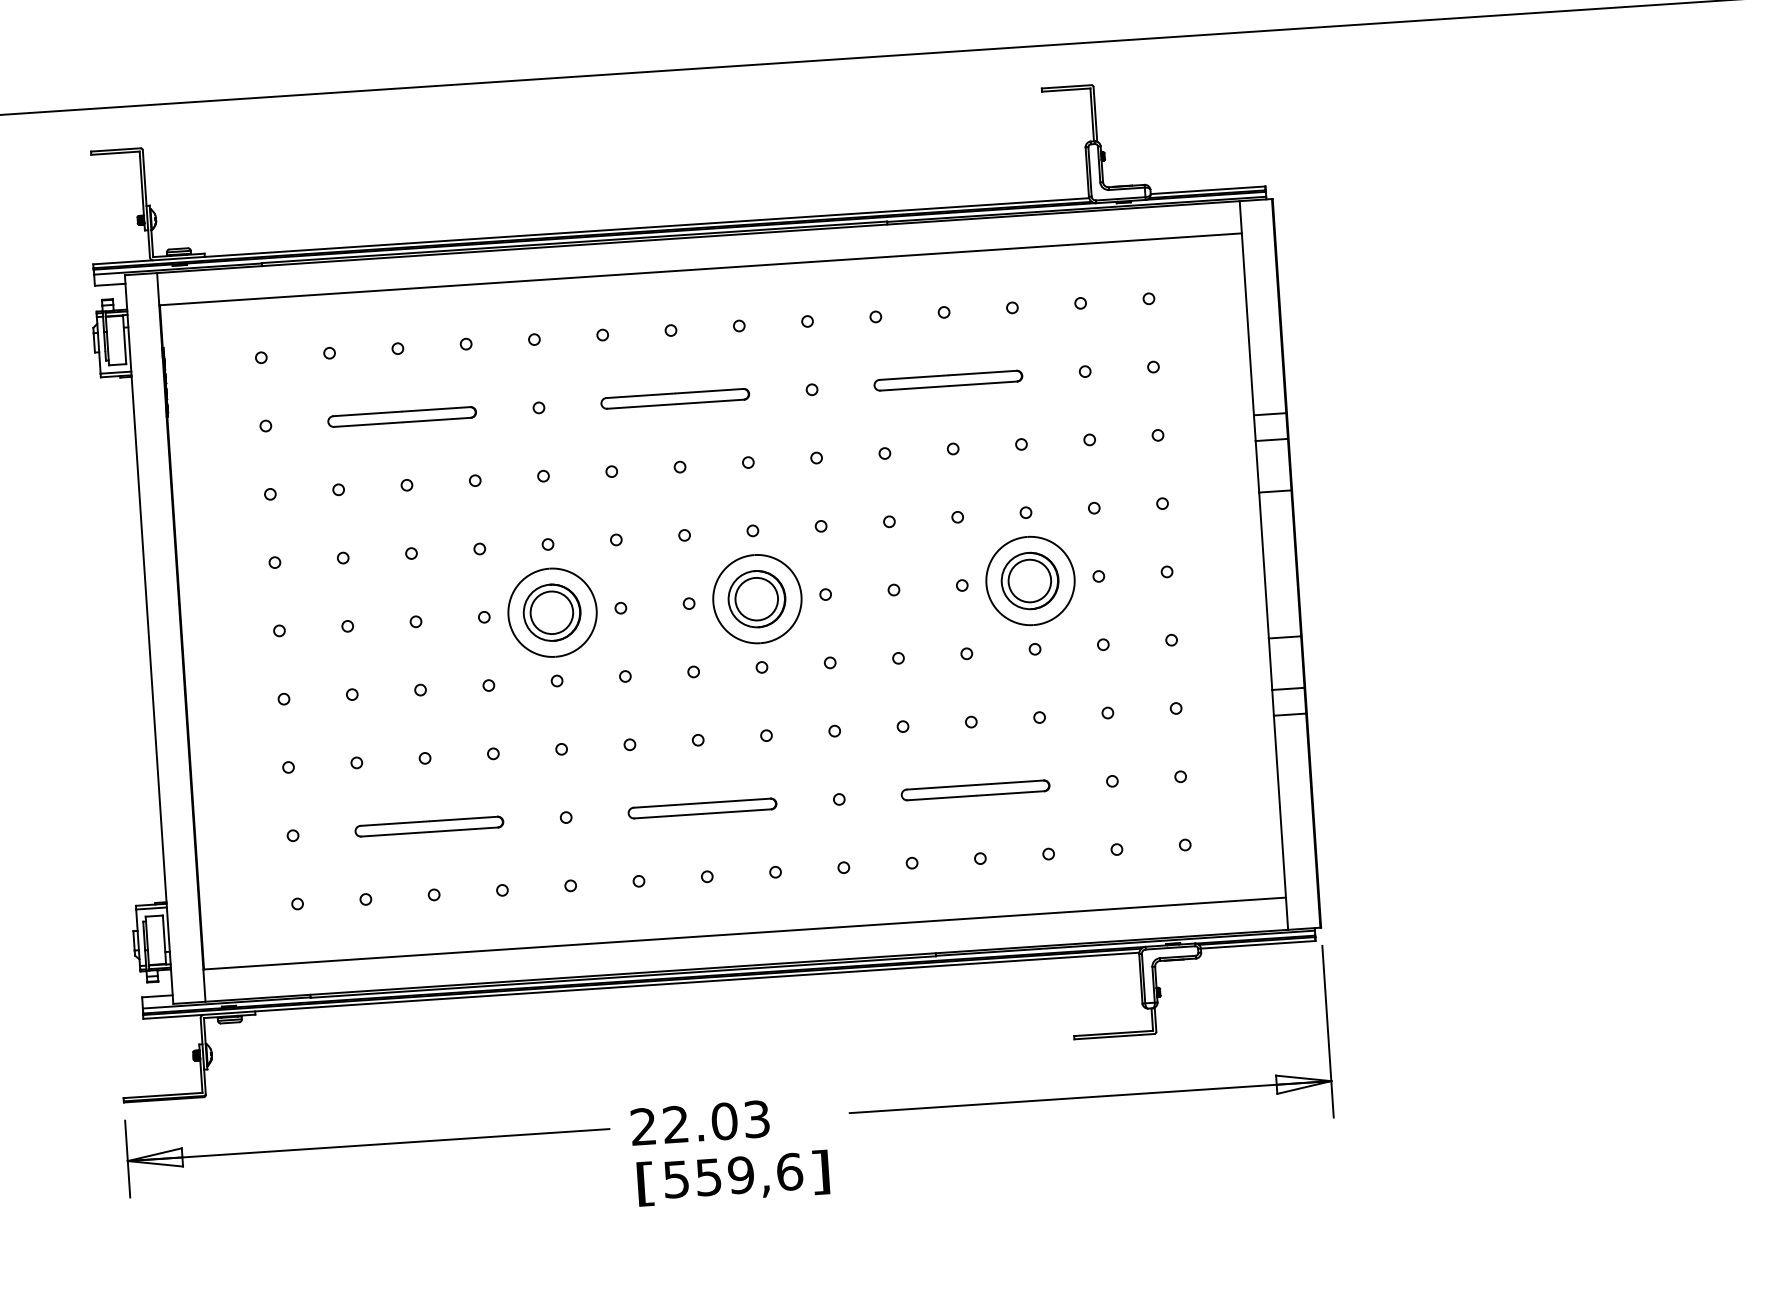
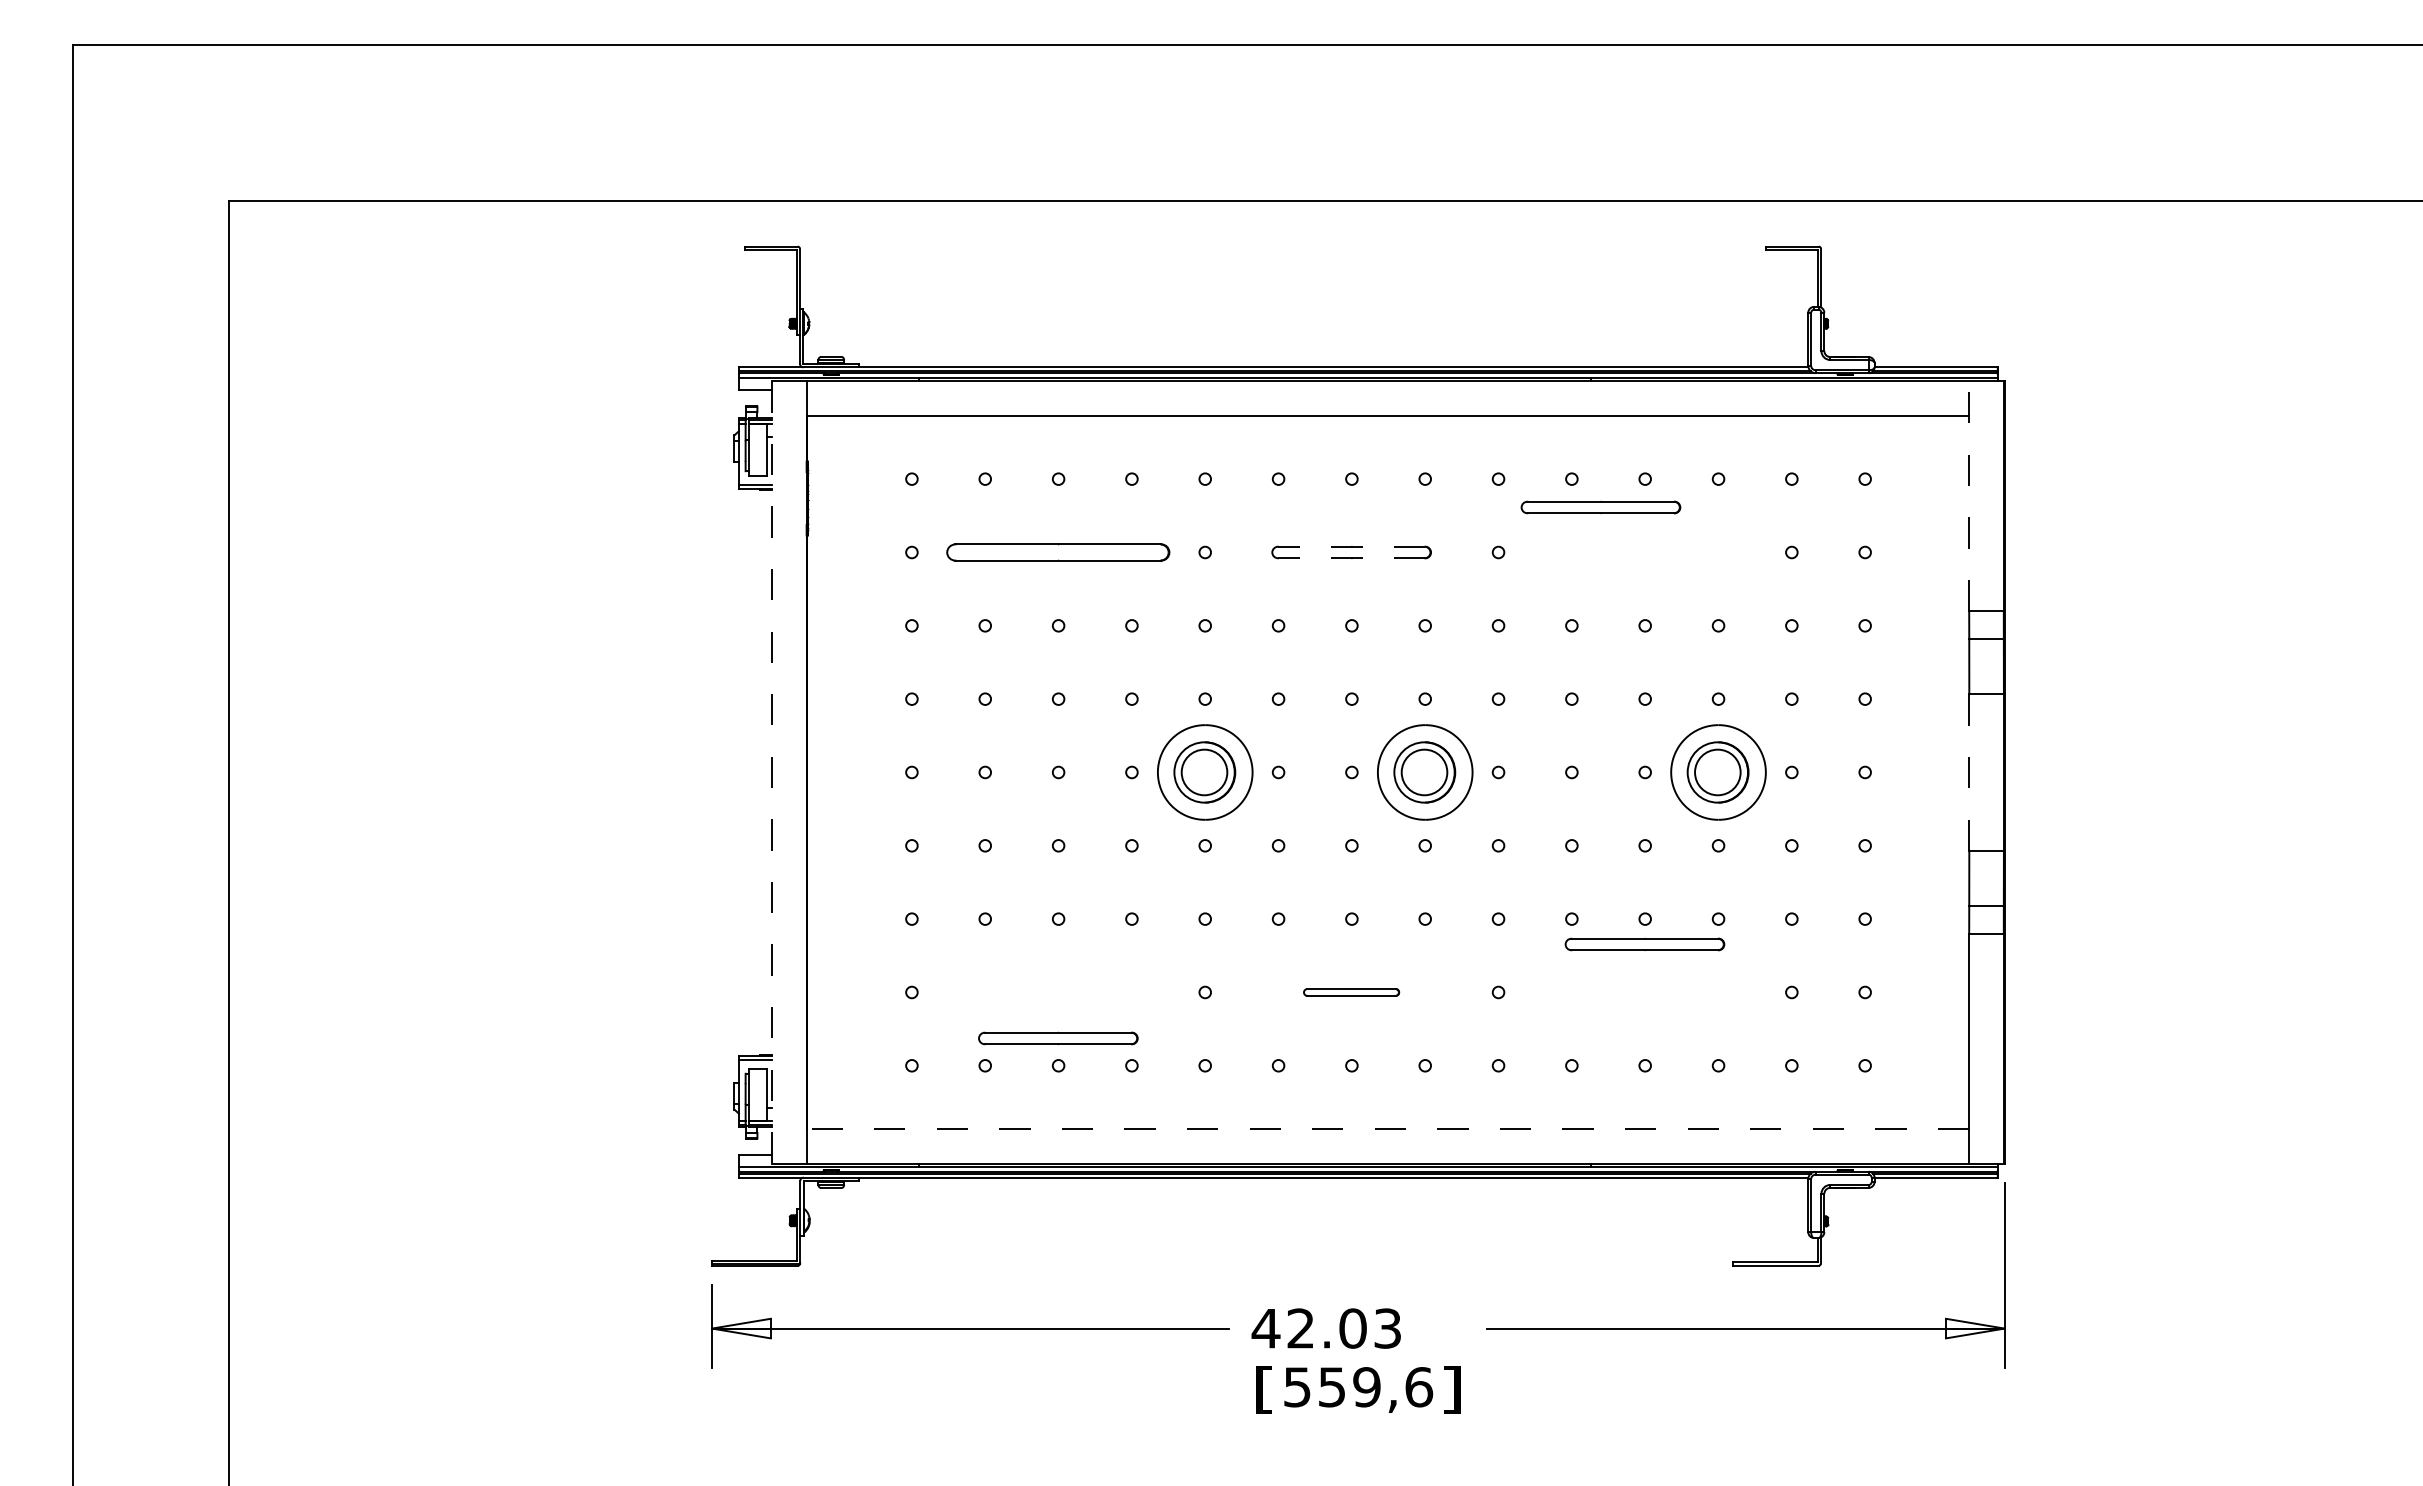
line: (1247, 308) -> (1969, 496), solid -> dashed
part: (947, 380) -> (1600, 507), moved
line: (674, 393) -> (1351, 546), solid -> dashed
line: (675, 404) -> (1351, 558), solid -> dashed
part: (402, 416) -> (1058, 552), size x1.4
line: (1264, 565) -> (1969, 772), solid -> dashed
line: (148, 640) -> (771, 773), solid -> dashed
part: (975, 790) -> (1644, 944), moved
part: (702, 808) -> (1351, 992), size x0.6
part: (429, 826) -> (1058, 1038), moved
line: (744, 933) -> (1387, 1129), solid -> dashed
text: (643, 1126) -> (1265, 1328), 22.03 -> 42.03

